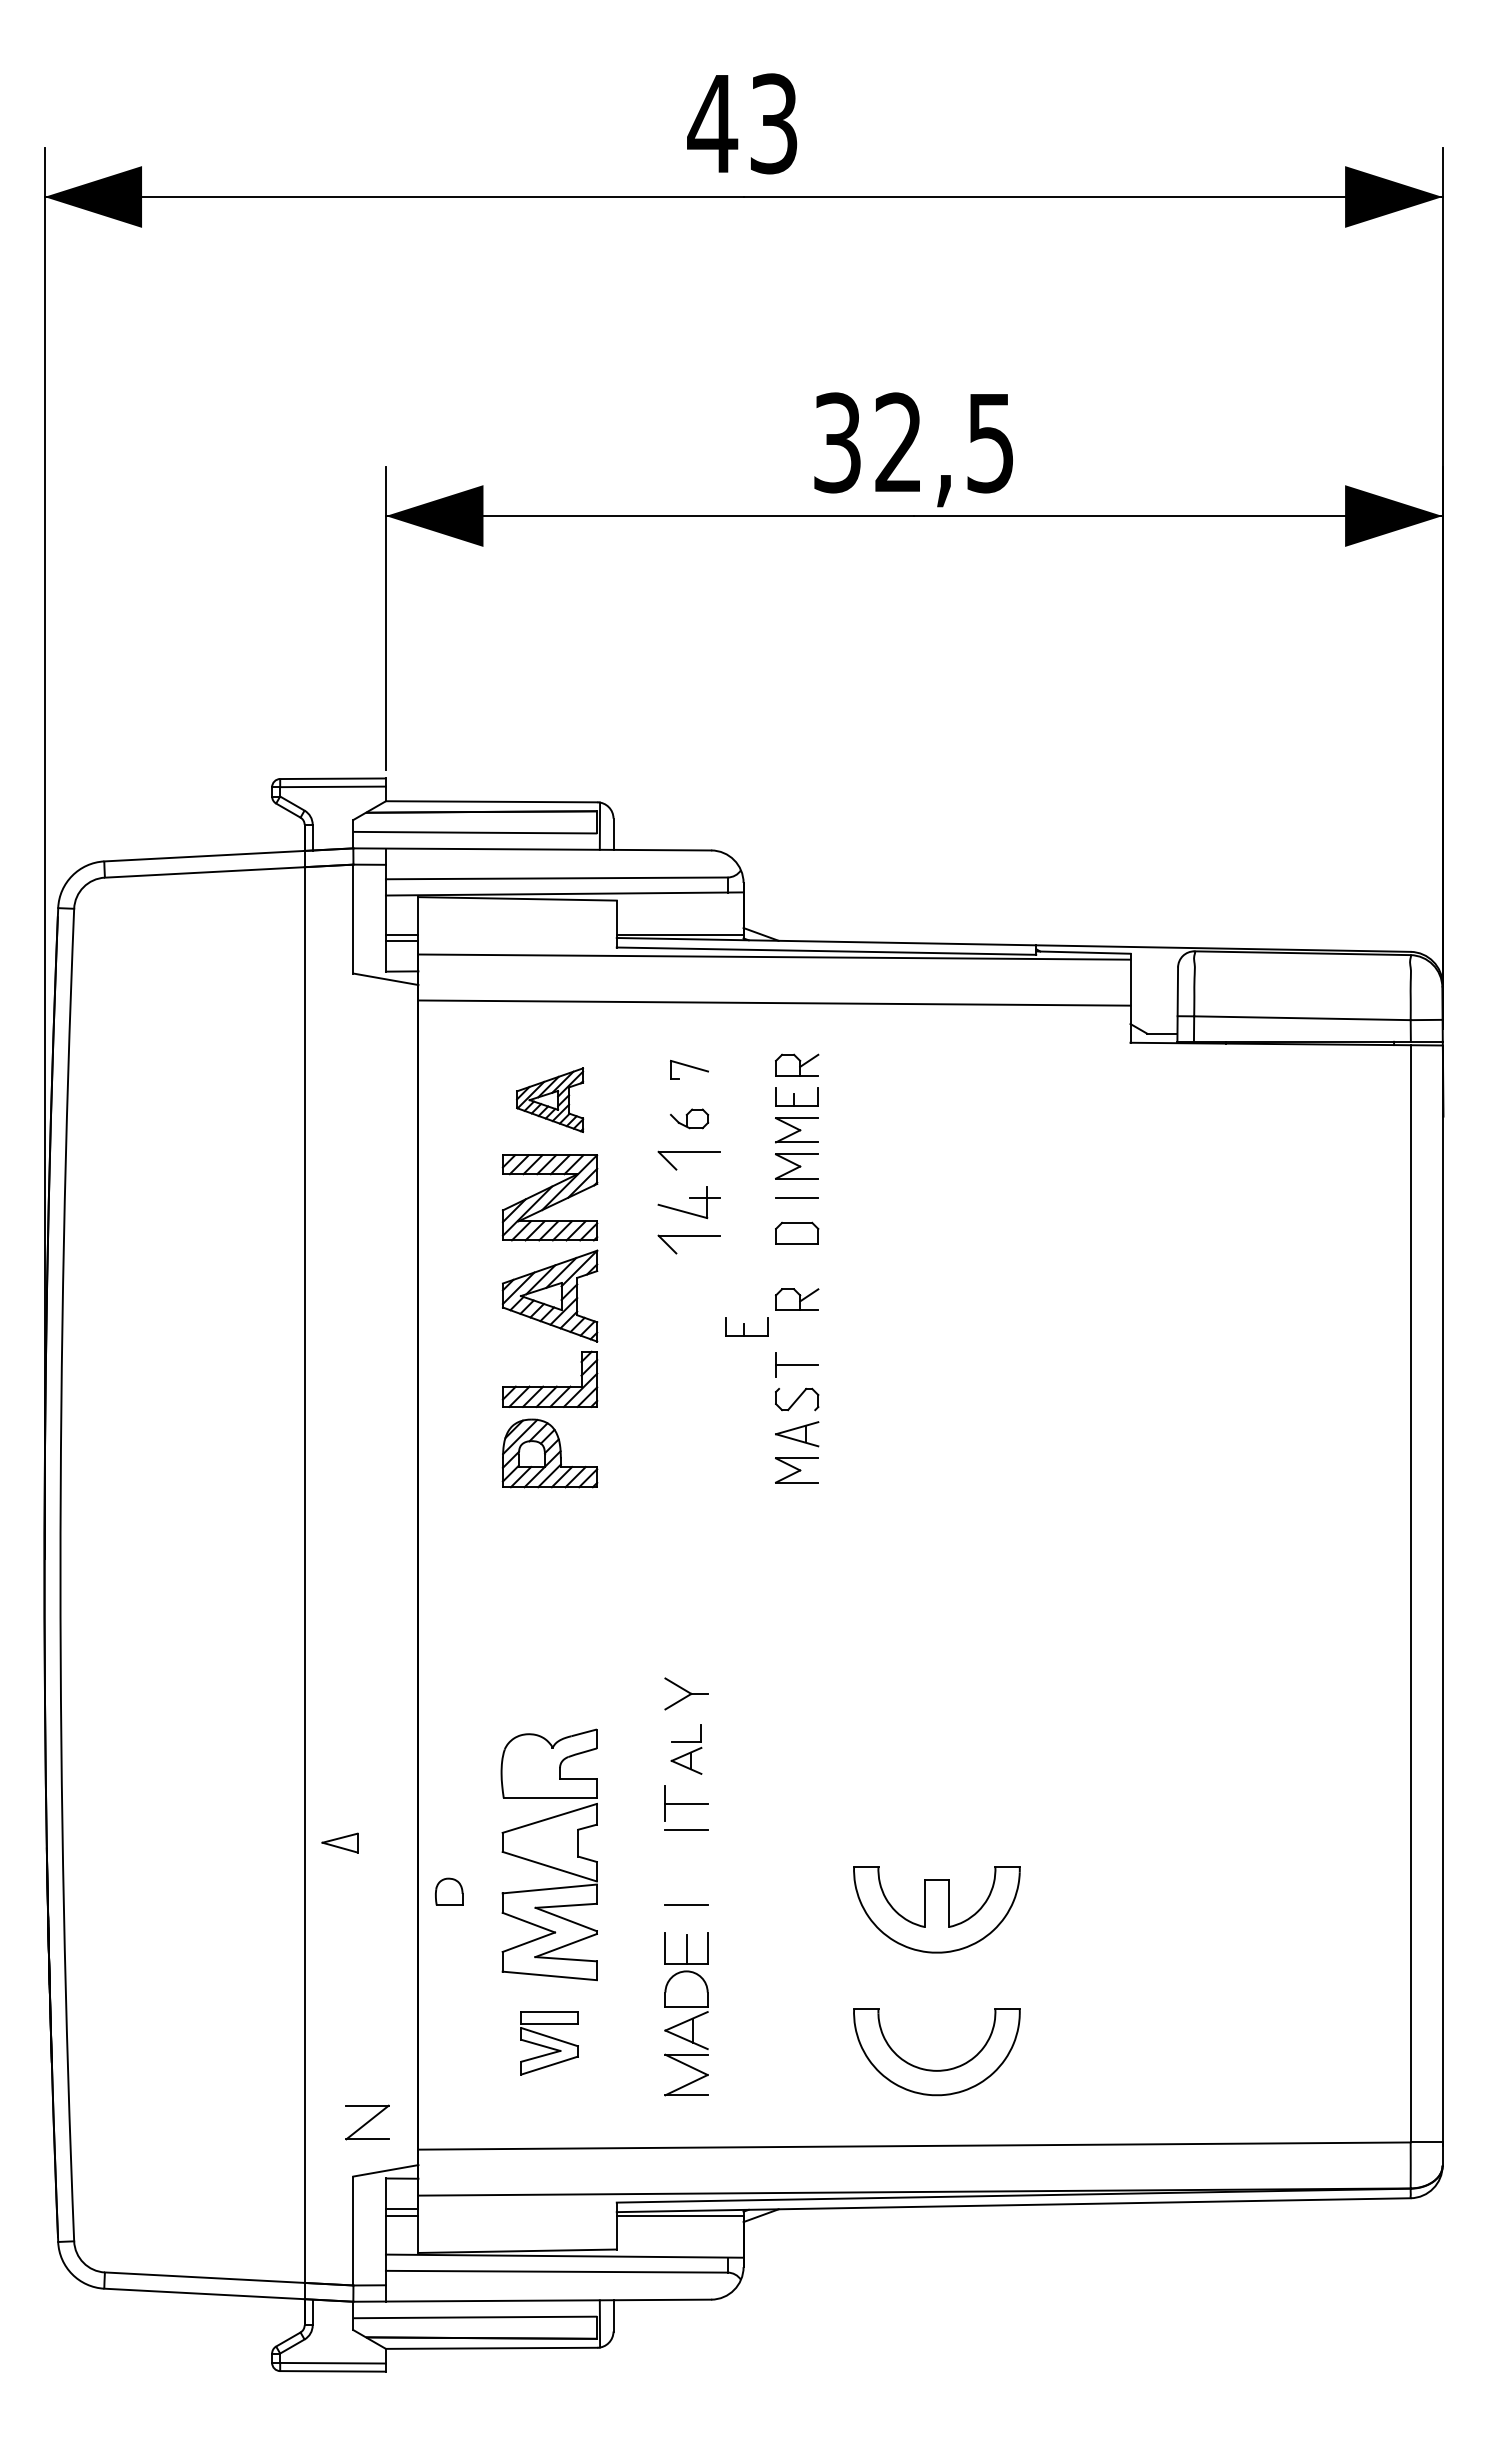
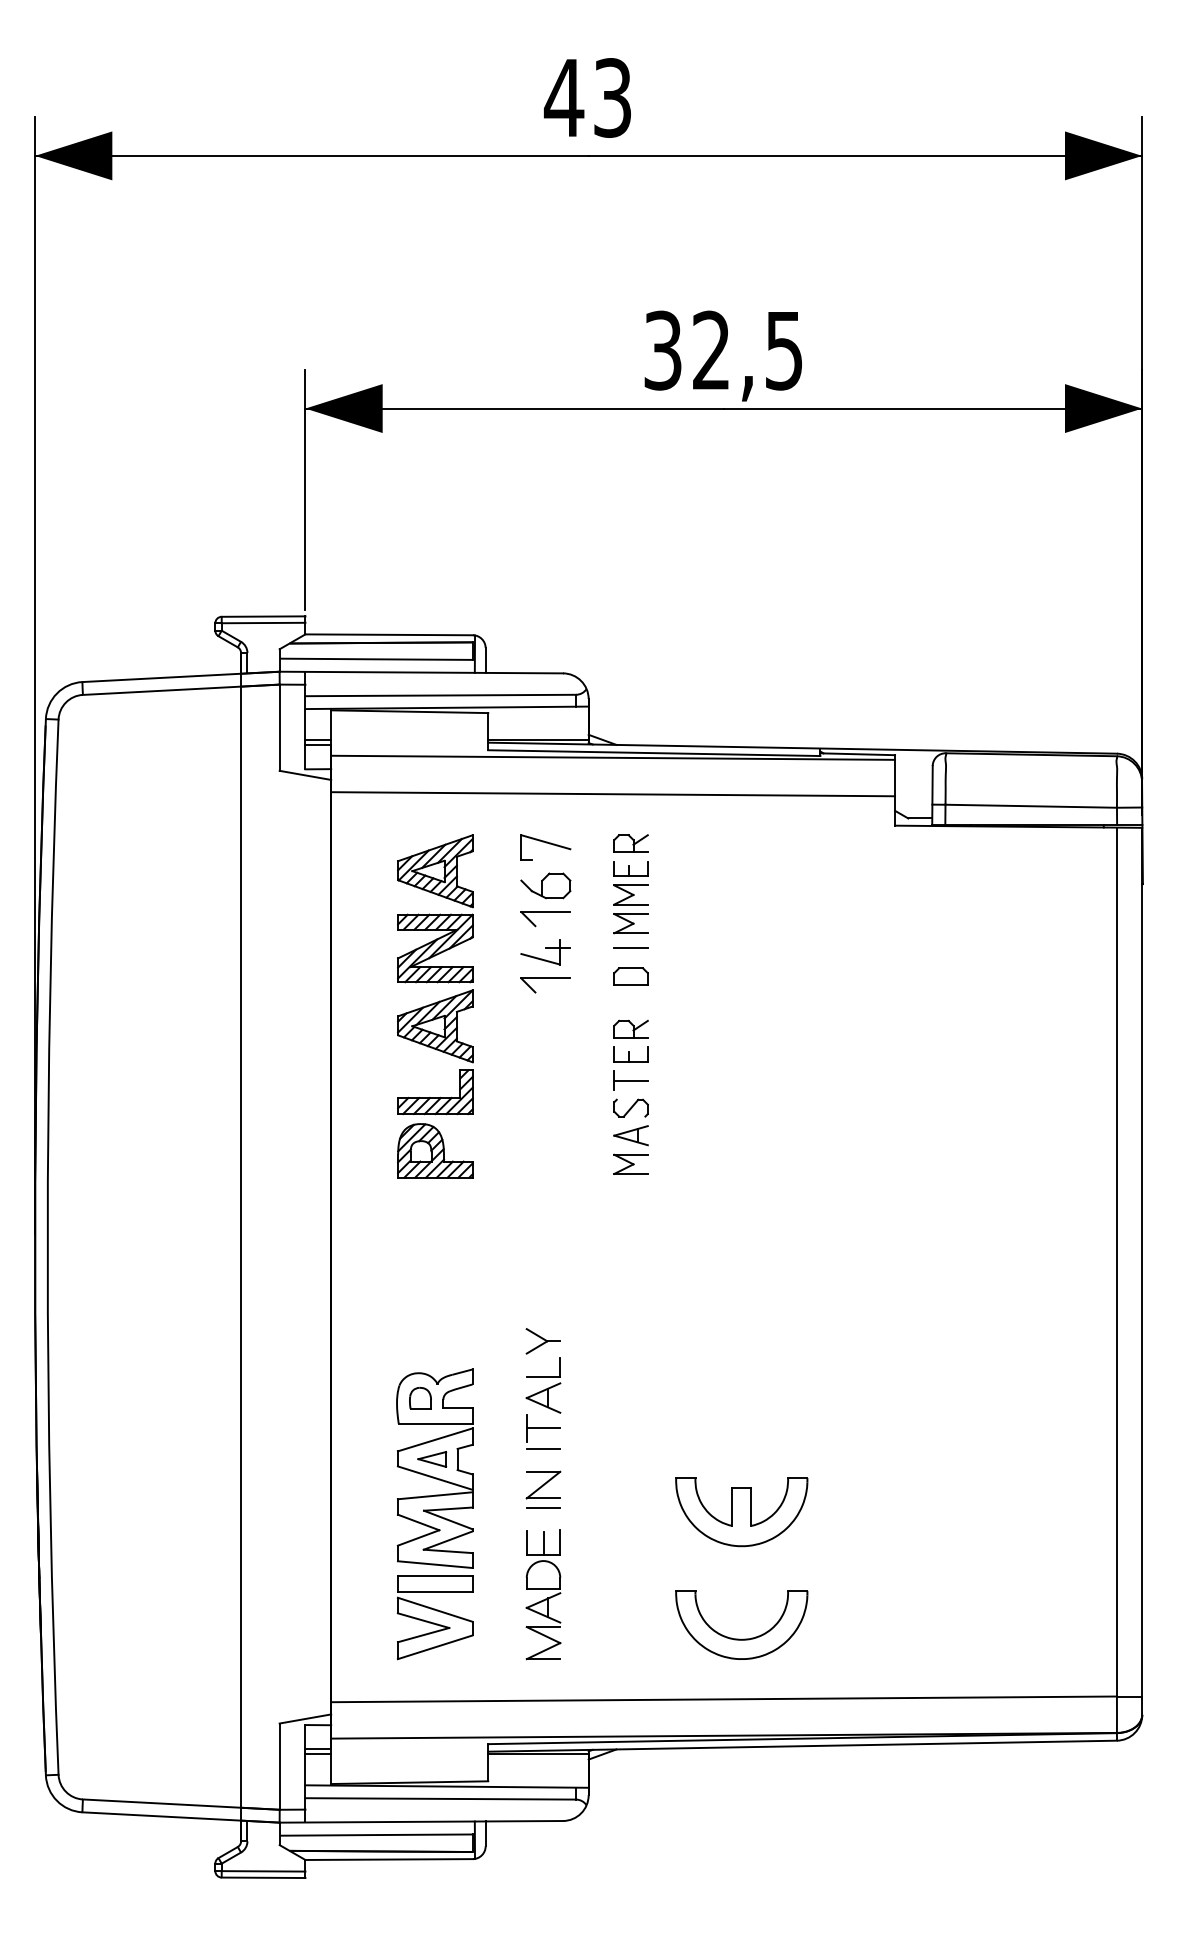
part: (689, 1069) -> (545, 846), size x1.67
part: (549, 1099) -> (434, 870), size x1.43
part: (689, 1118) -> (545, 885), size x1.67
part: (746, 1326) -> (630, 1054), moved
part: (686, 1749) -> (543, 1385), size x1.43
part: (339, 1842) -> (431, 1458), moved
part: (449, 1891) -> (420, 1398), moved
part: (549, 2043) -> (434, 1618), size x1.67
part: (367, 2122) -> (543, 1485), moved

